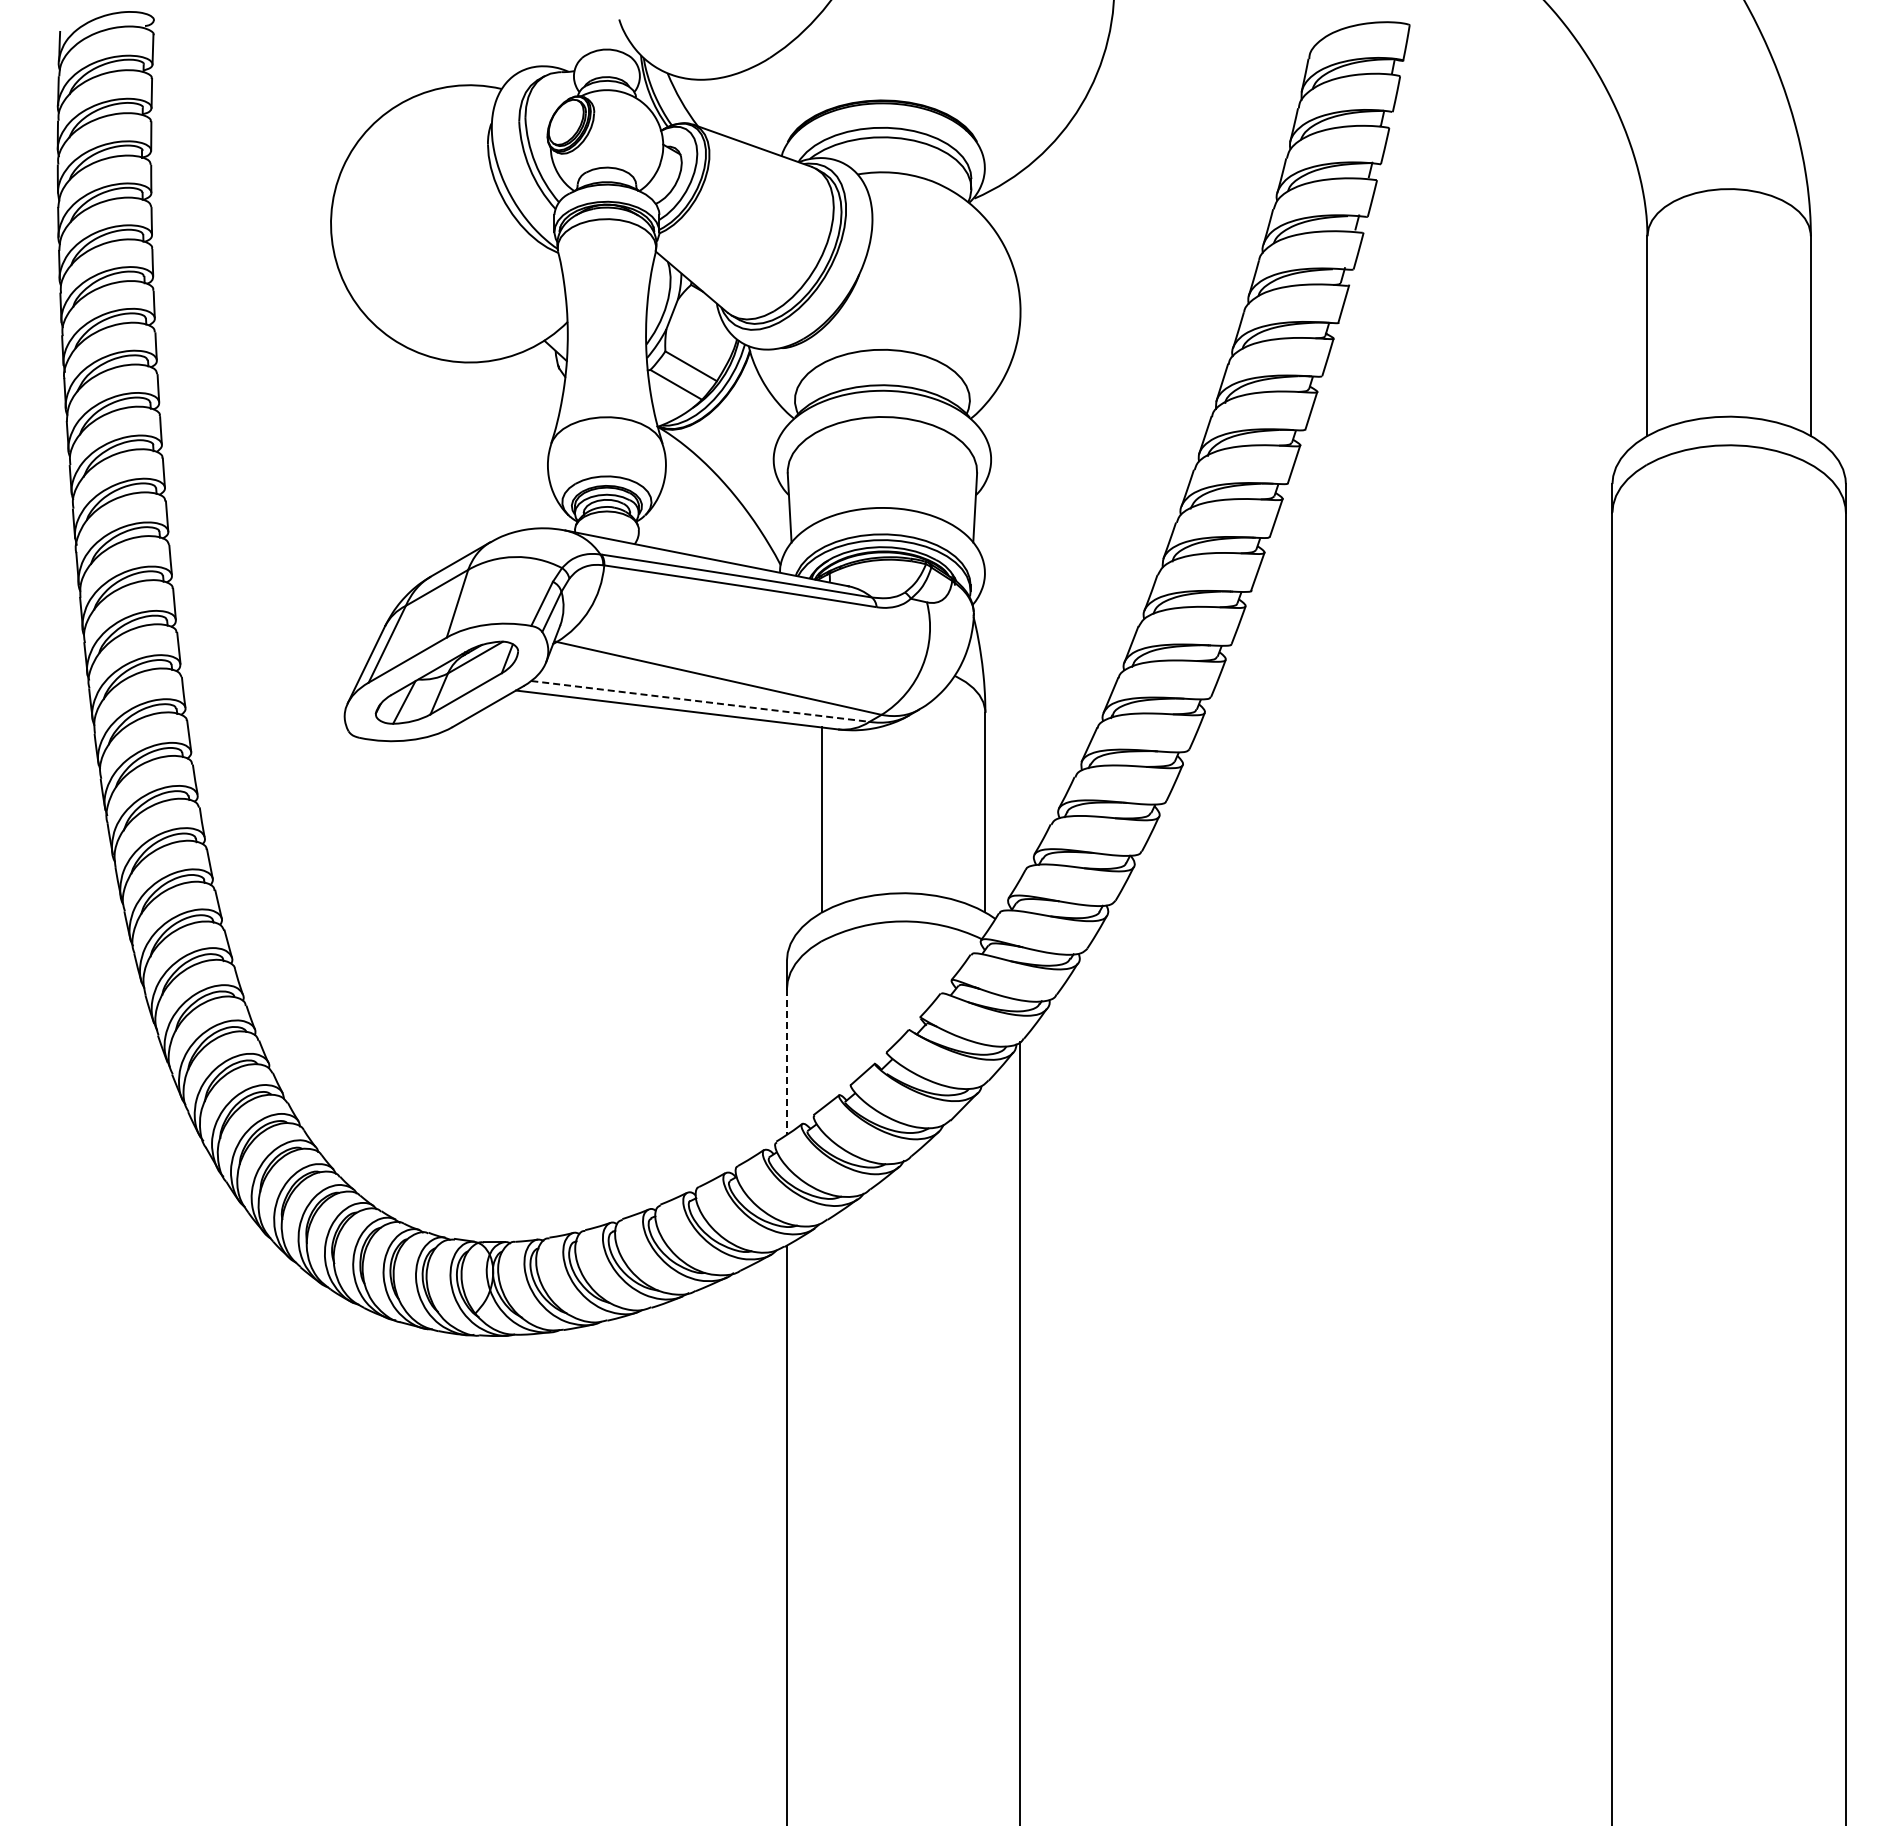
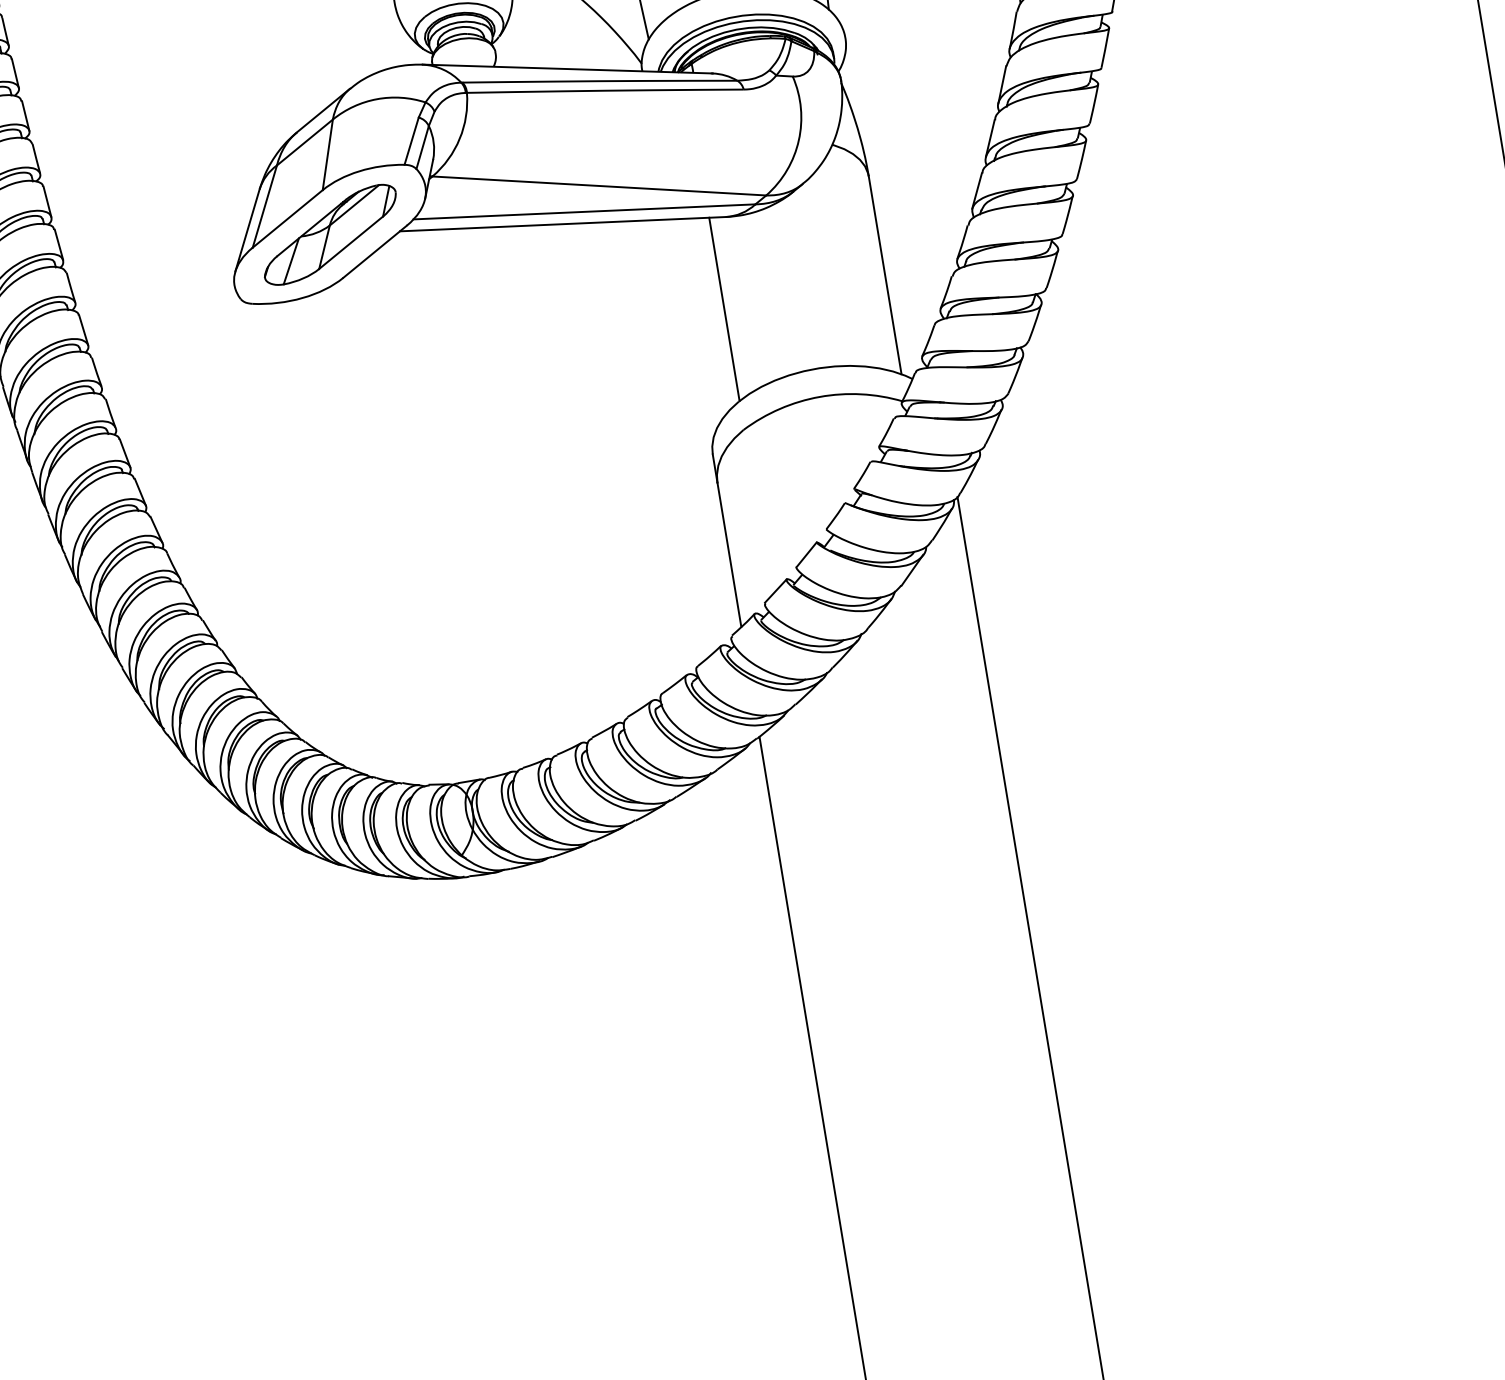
line: (700, 701) -> (584, 211), dashed -> solid
line: (786, 1061) -> (728, 554), dashed -> solid

